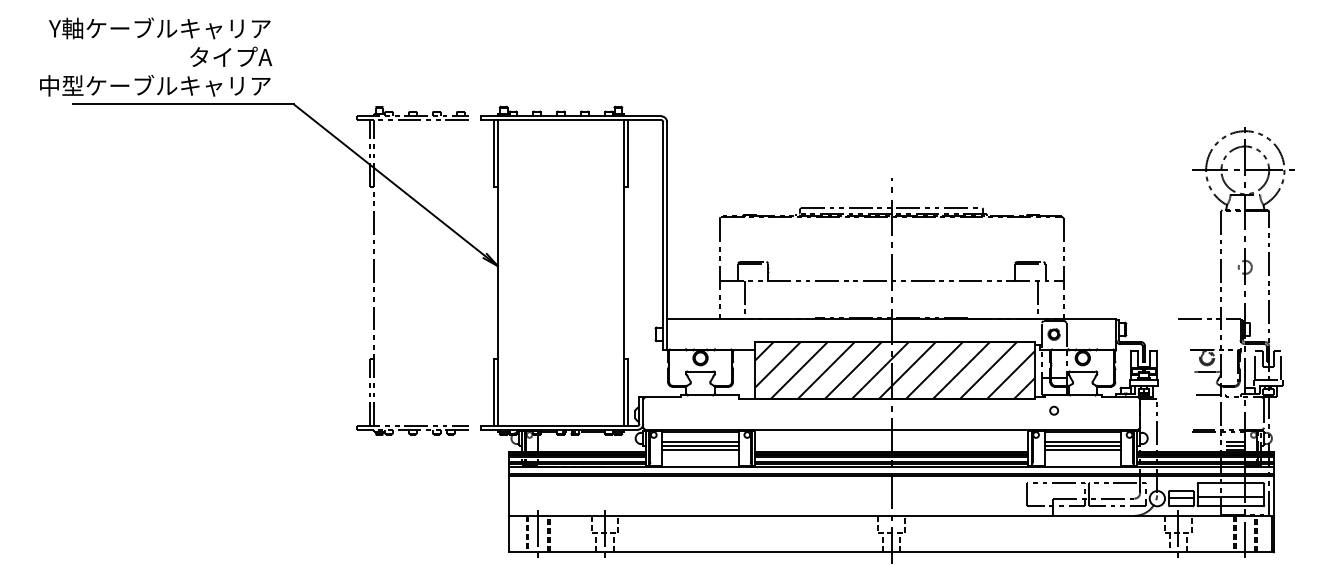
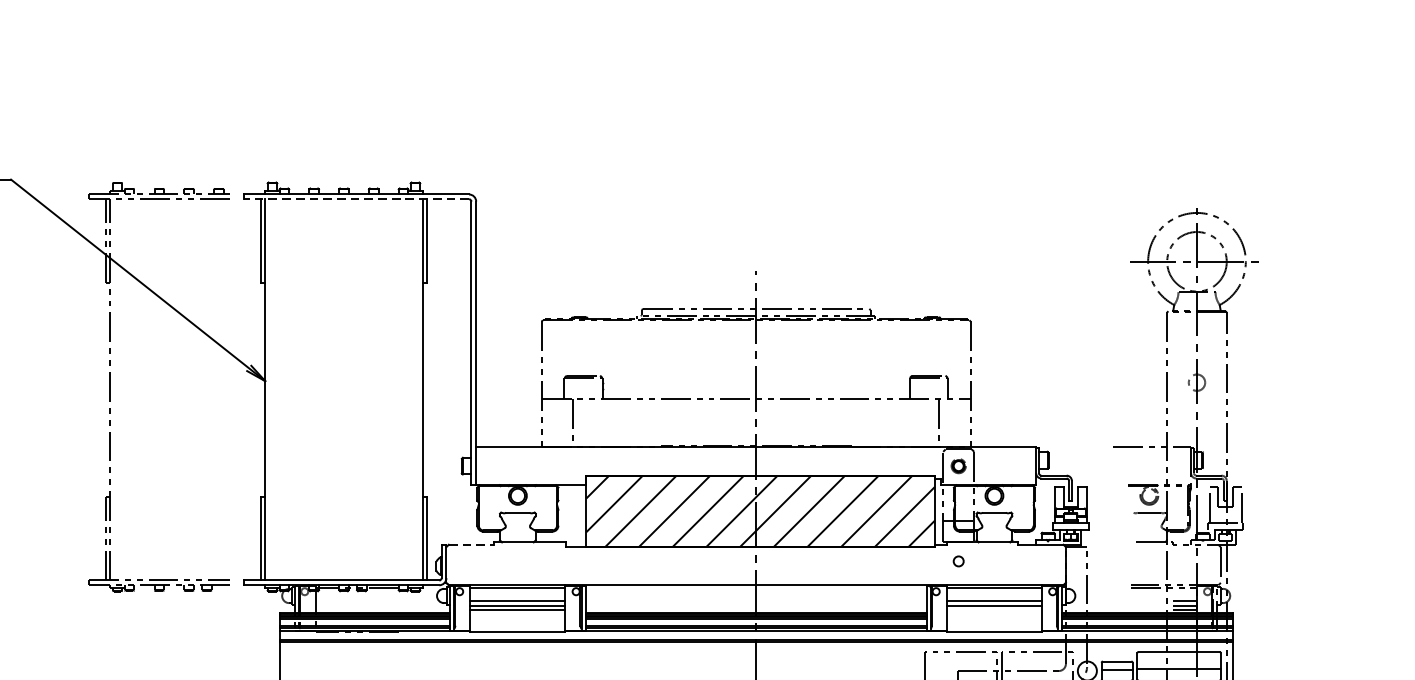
line: (570, 120) -> (355, 199), solid -> dashed
line: (663, 397) -> (471, 544), solid -> dashed
line: (1082, 449) -> (994, 609), removed

